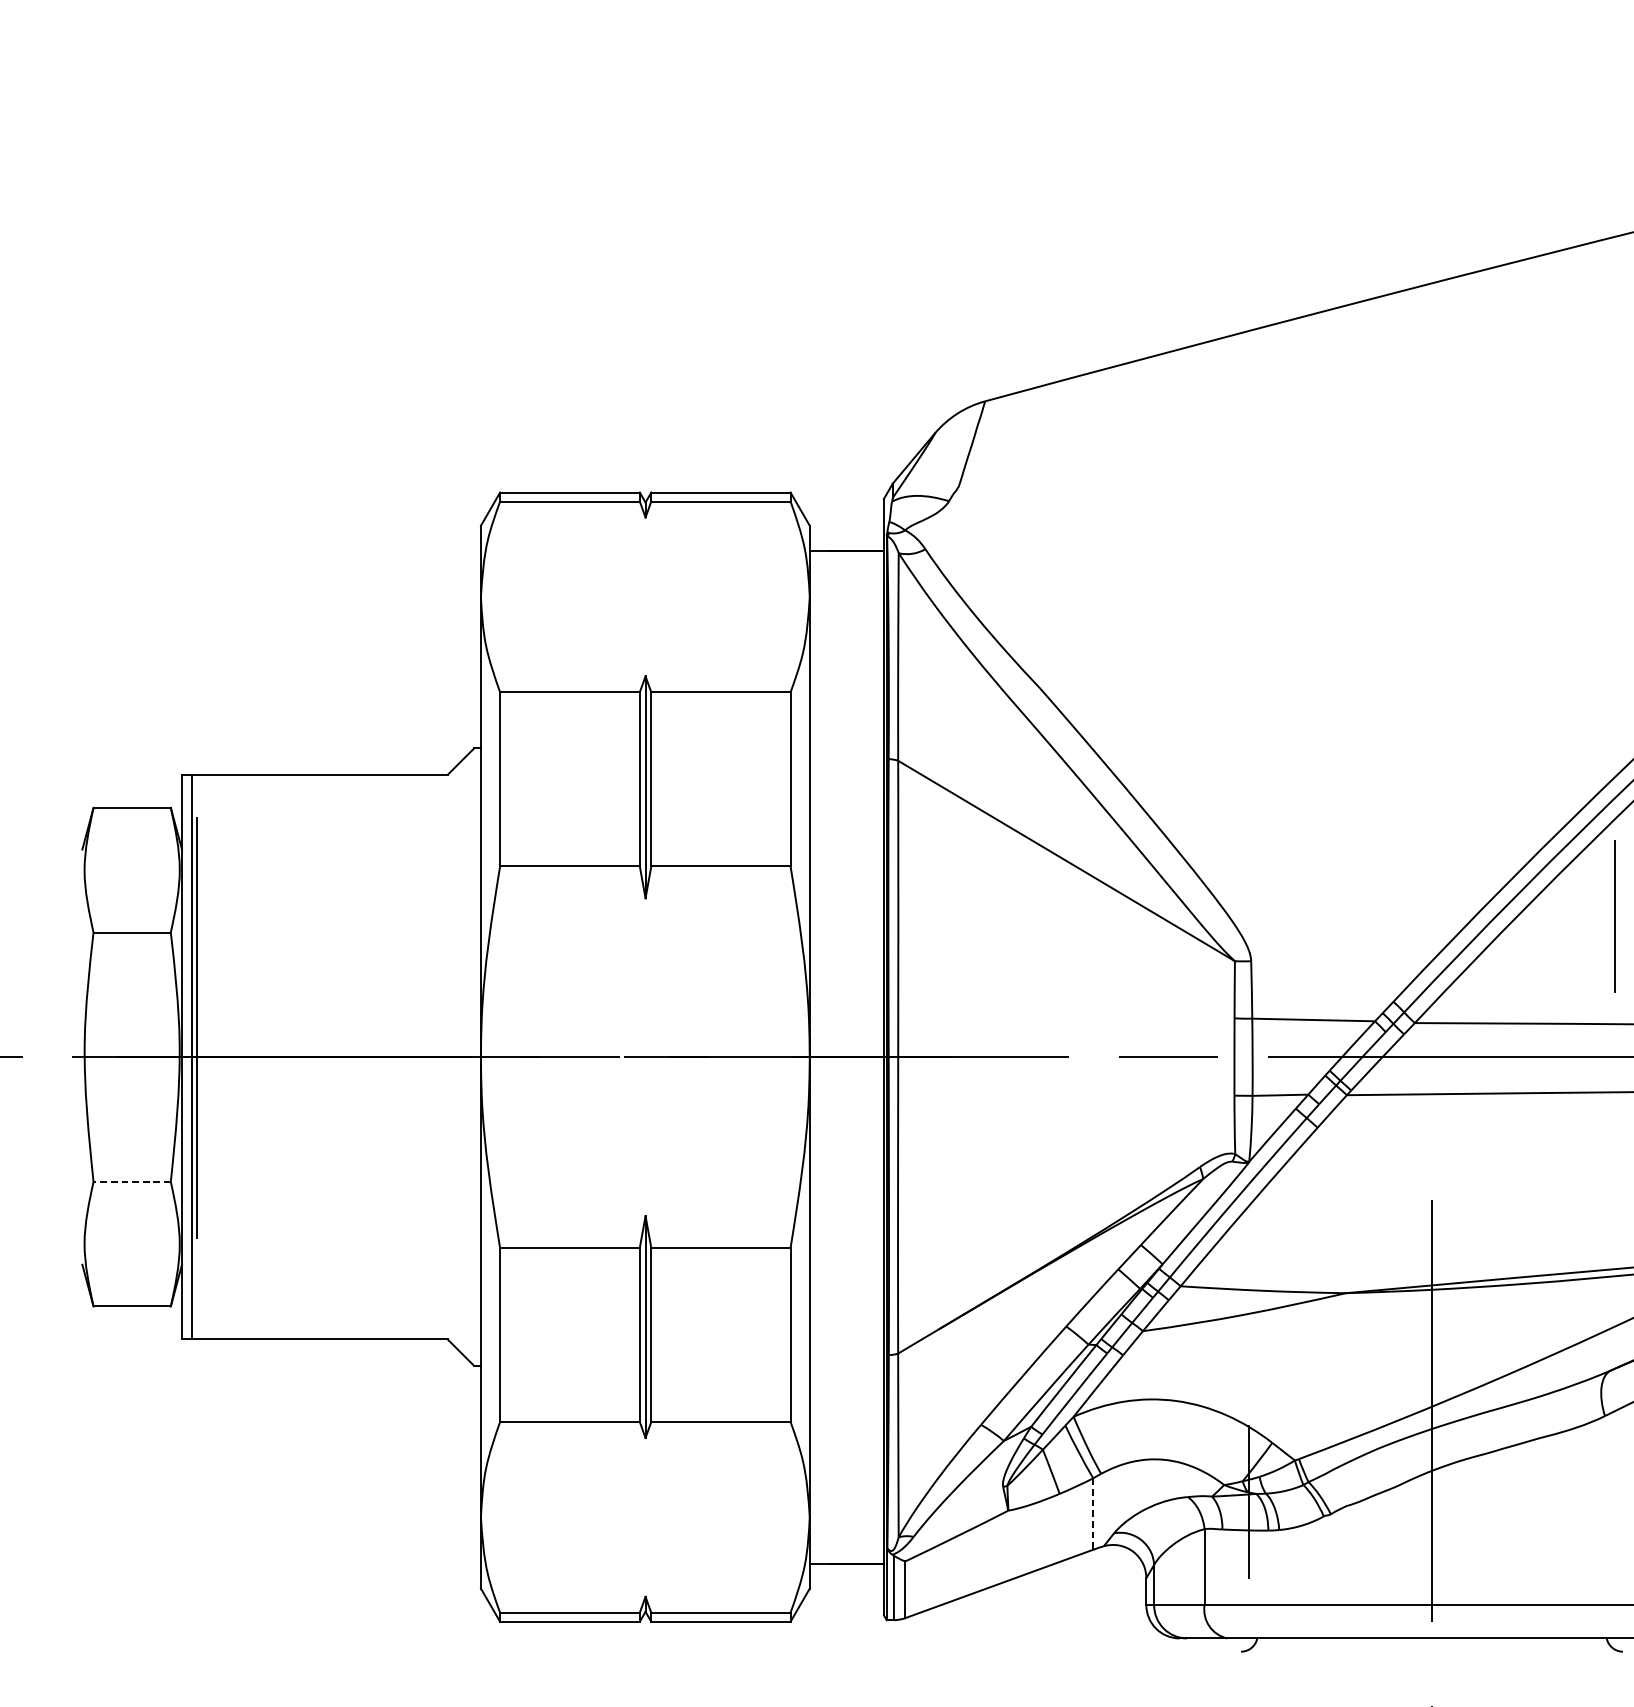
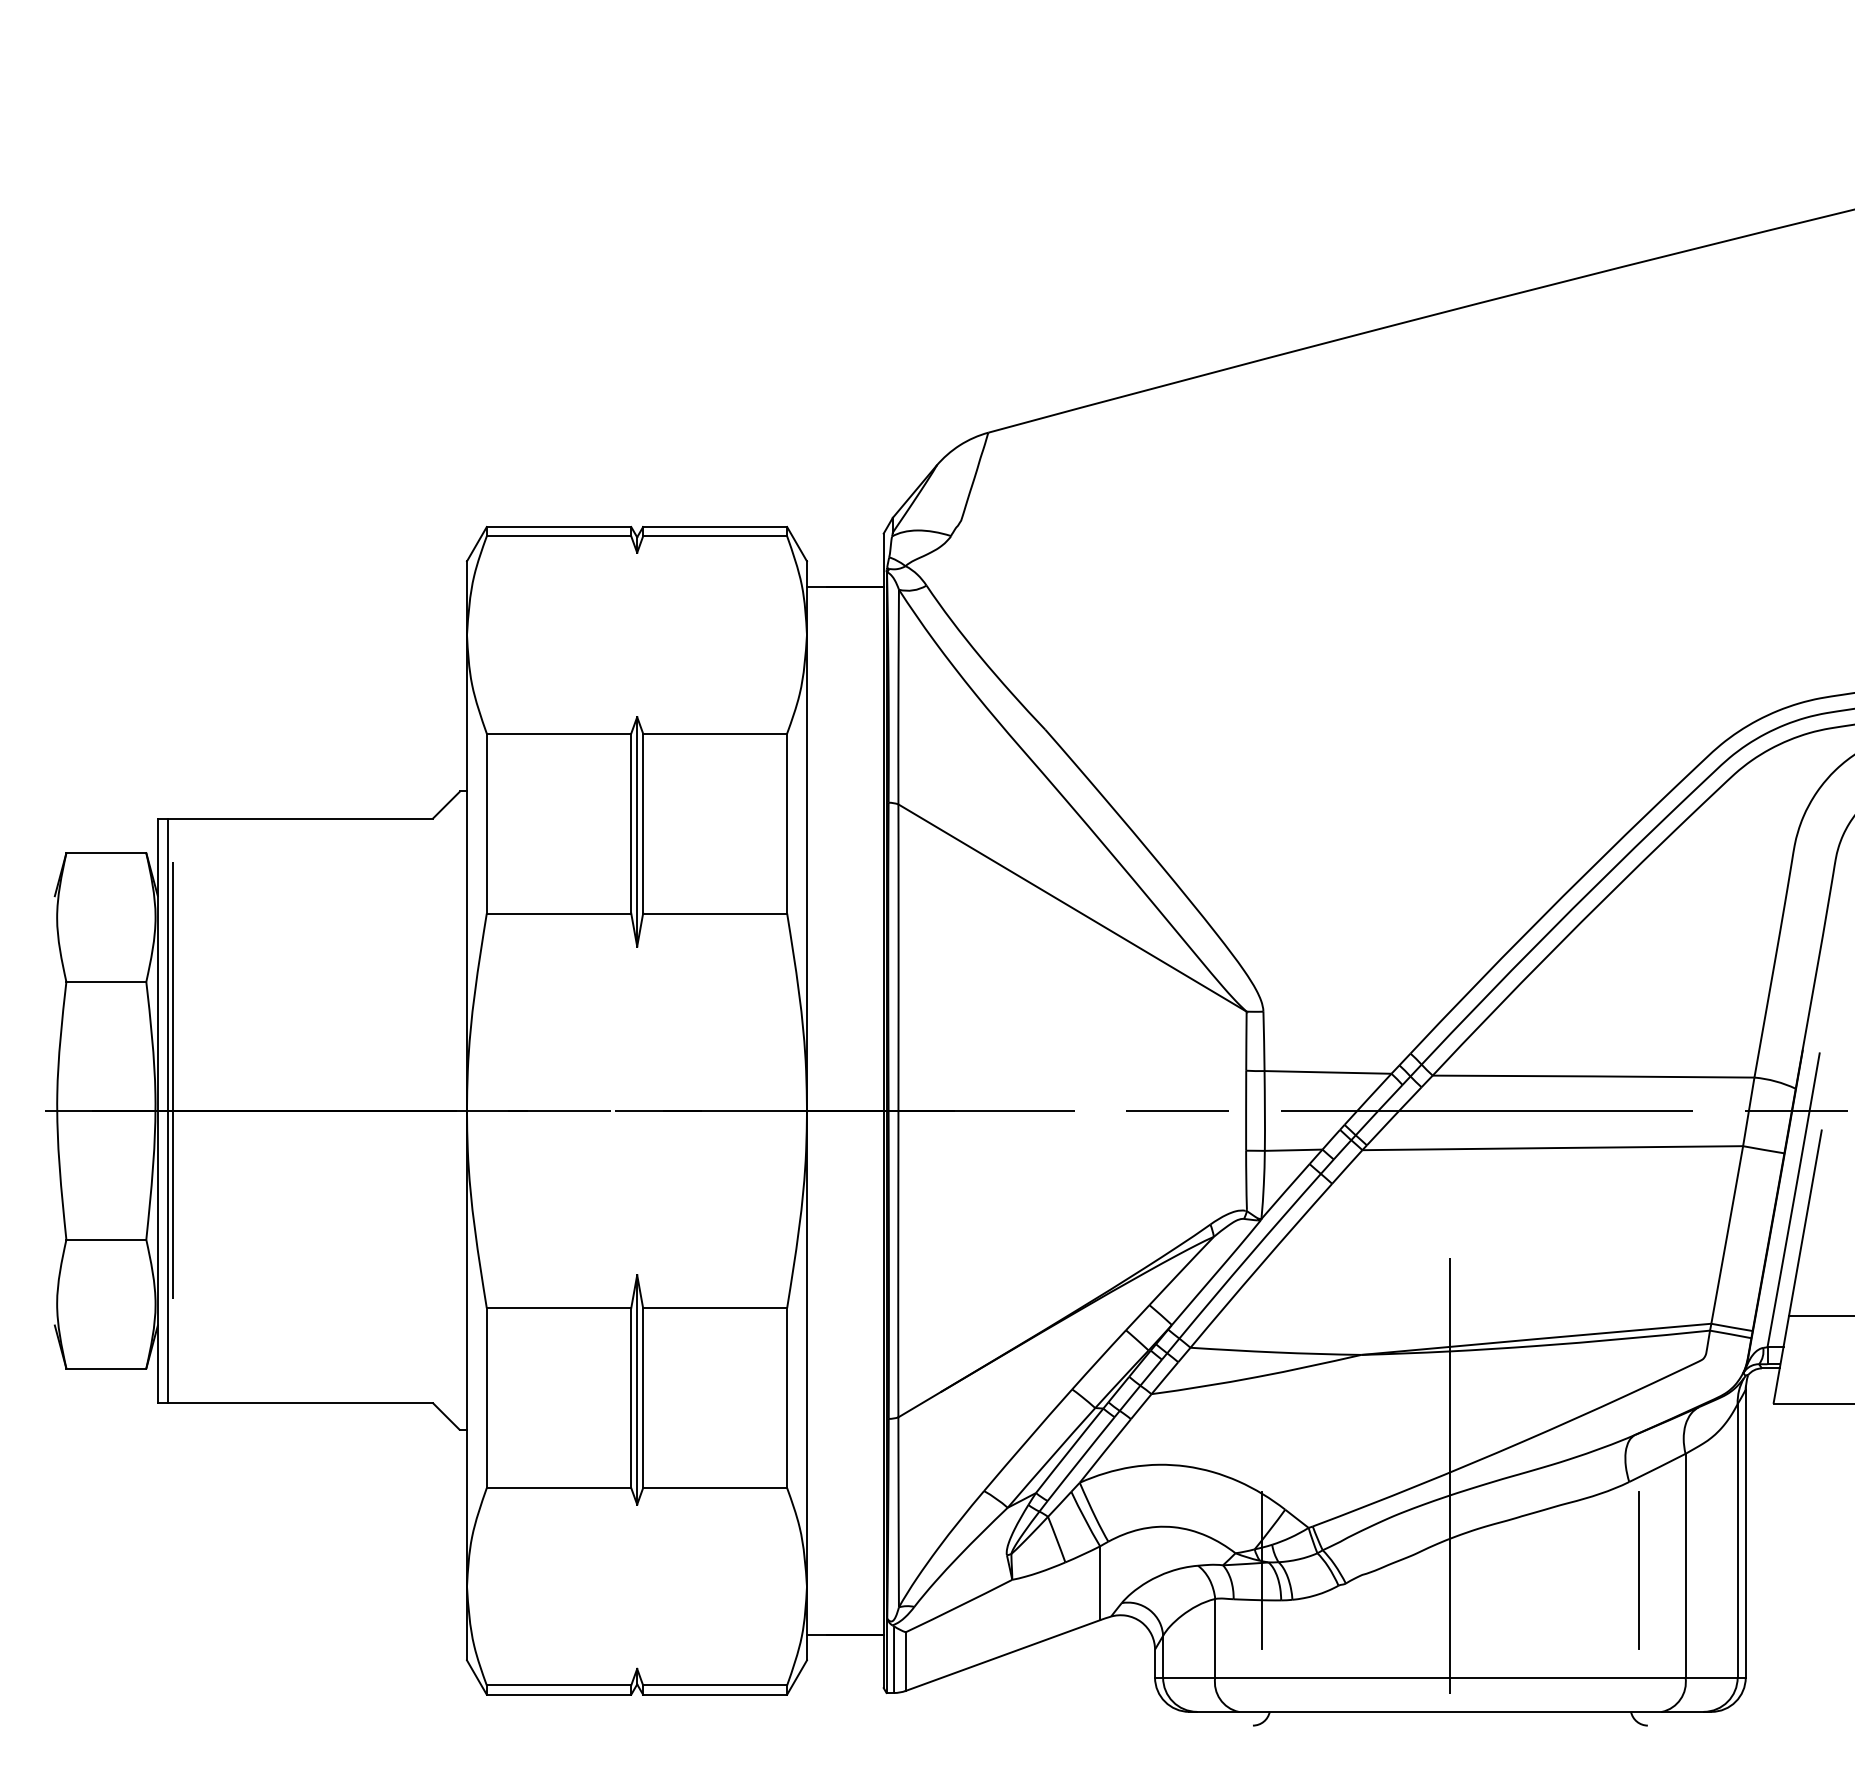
line: (1613, 916) -> (1638, 1570), moved
line: (132, 1181) -> (106, 1239), dashed -> solid
line: (1093, 1514) -> (1100, 1583), dashed -> solid

